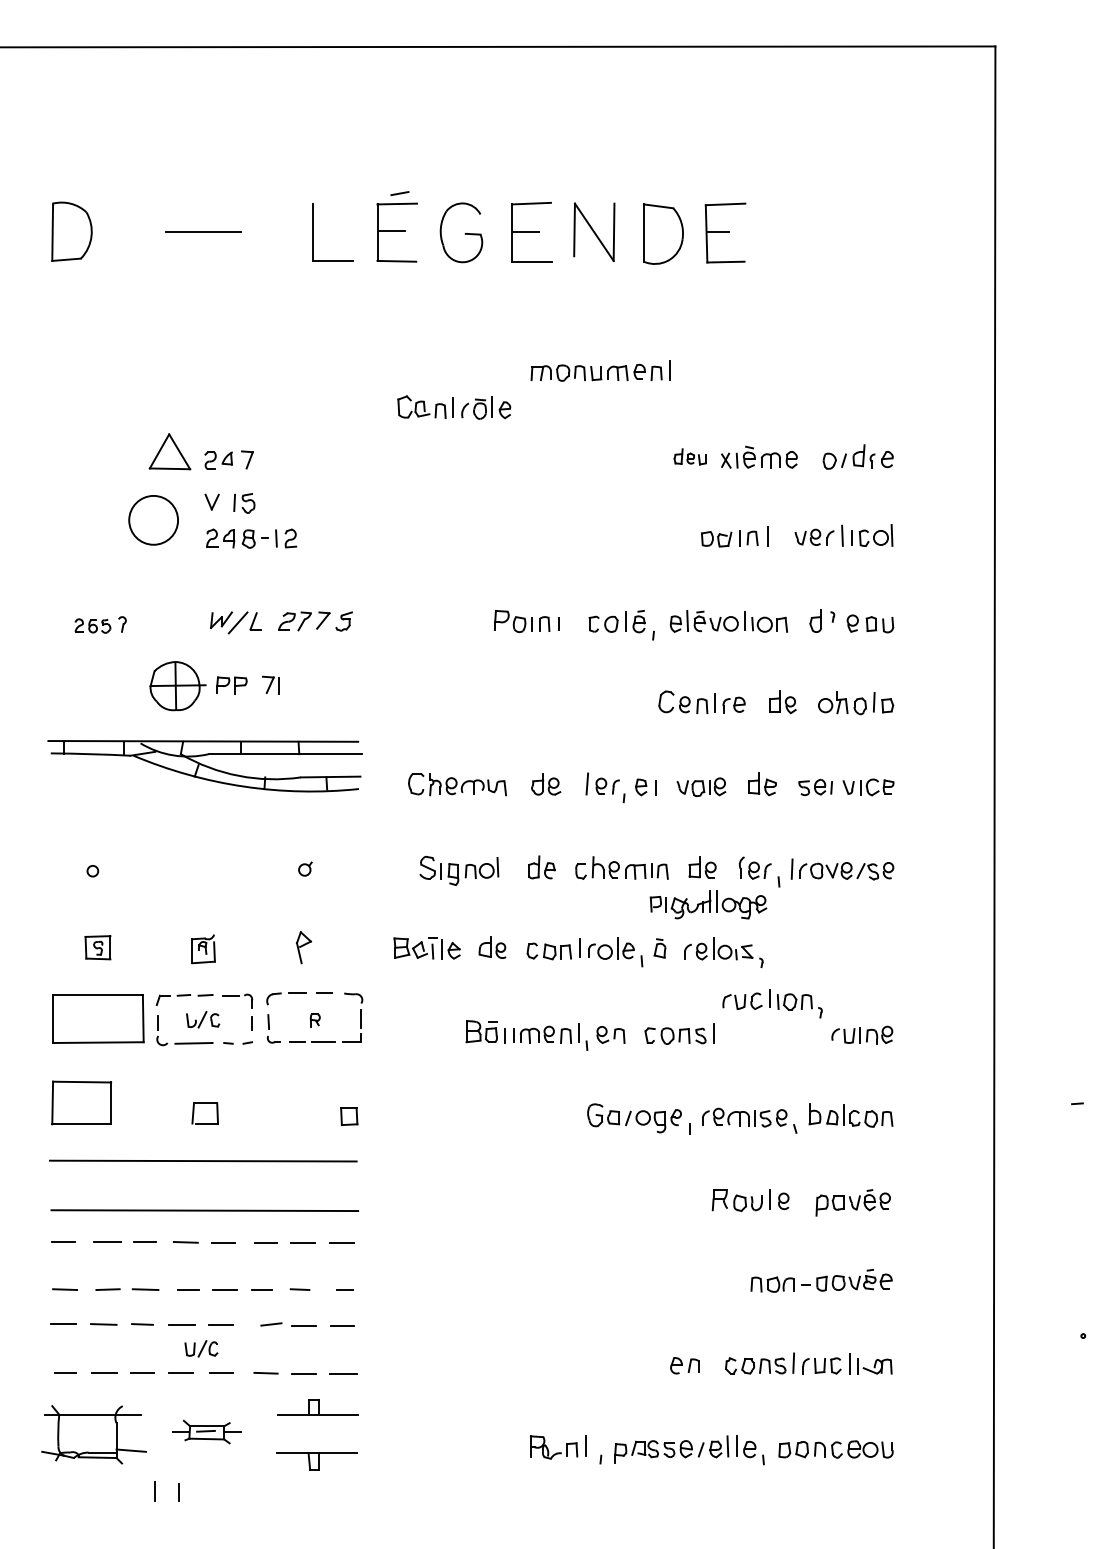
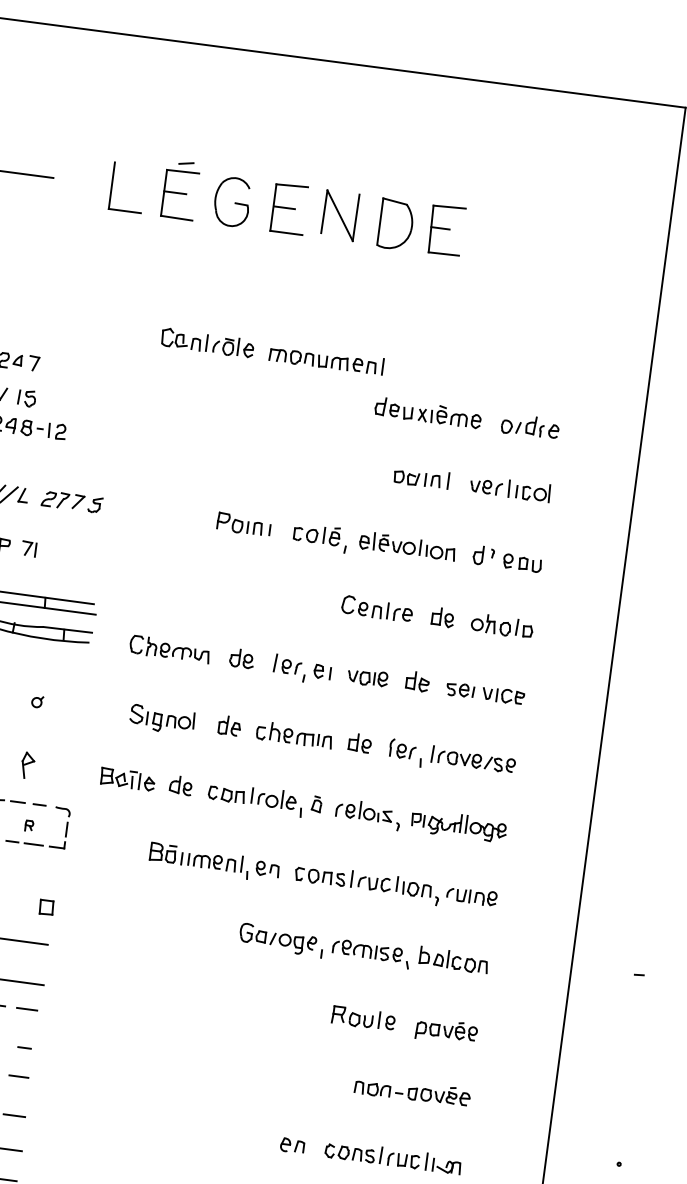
part: (600, 370) -> (326, 359), moved
part: (689, 456) -> (393, 407), size x1.43
part: (708, 904) -> (459, 825), moved
part: (772, 1003) -> (398, 888), moved

